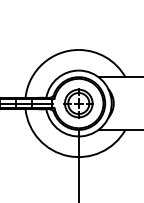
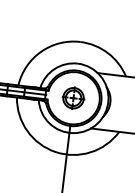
part: (78, 103) -> (73, 98), size x0.7

